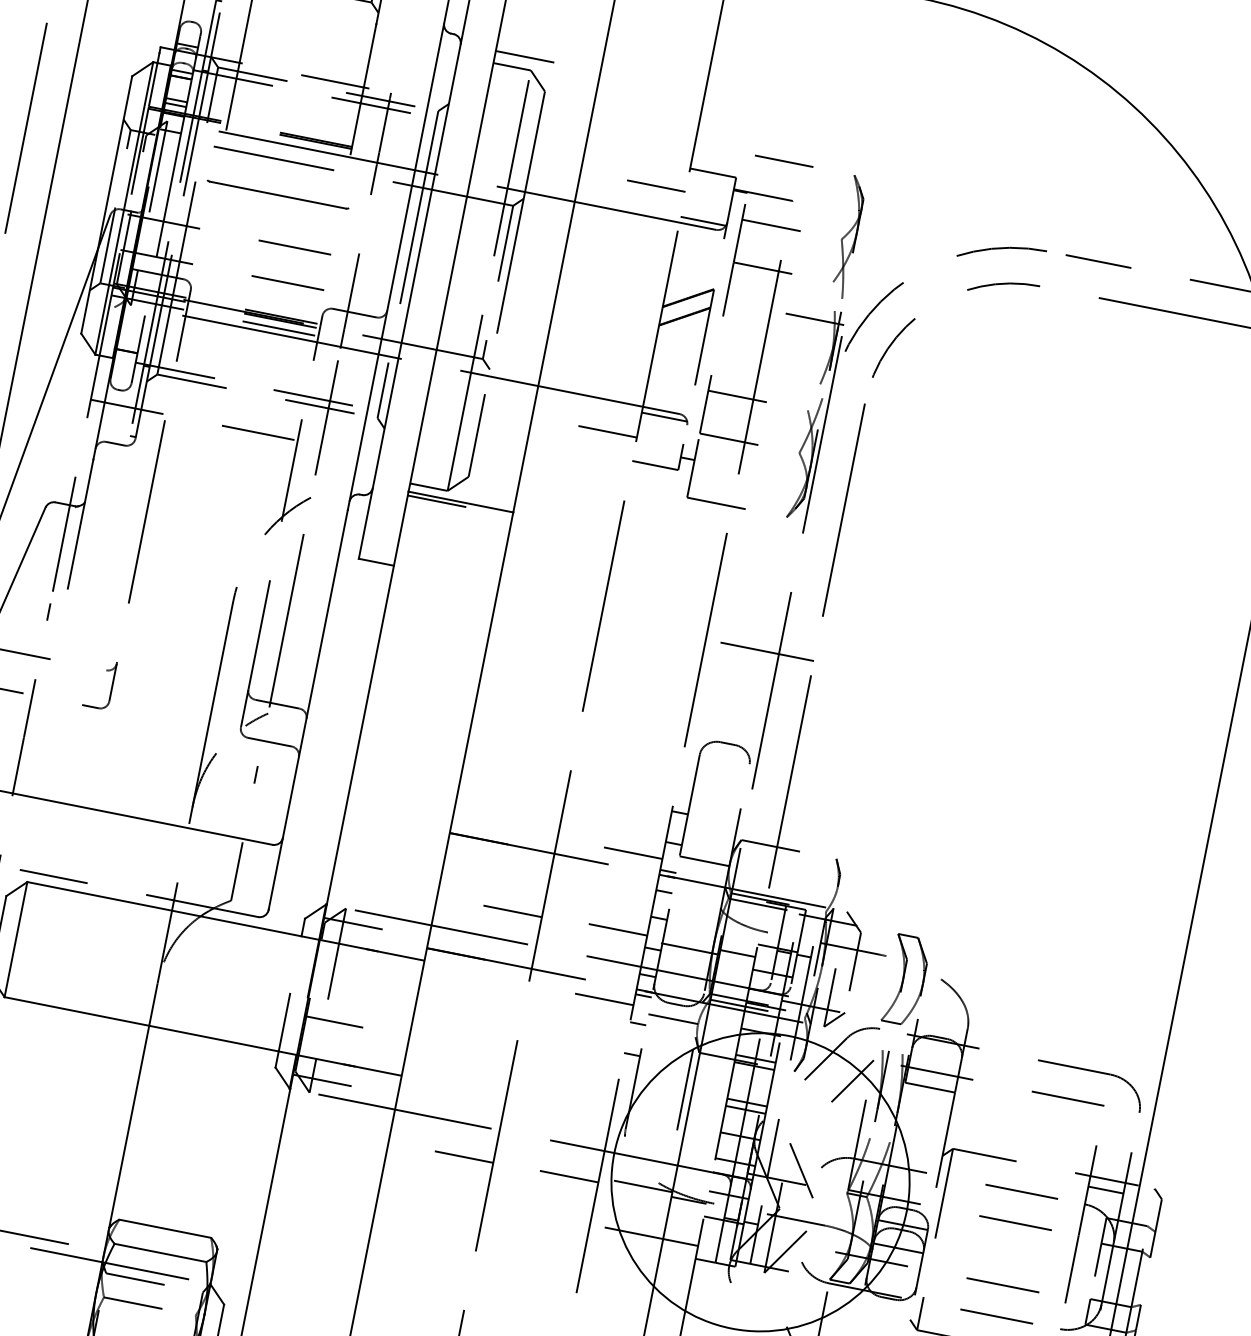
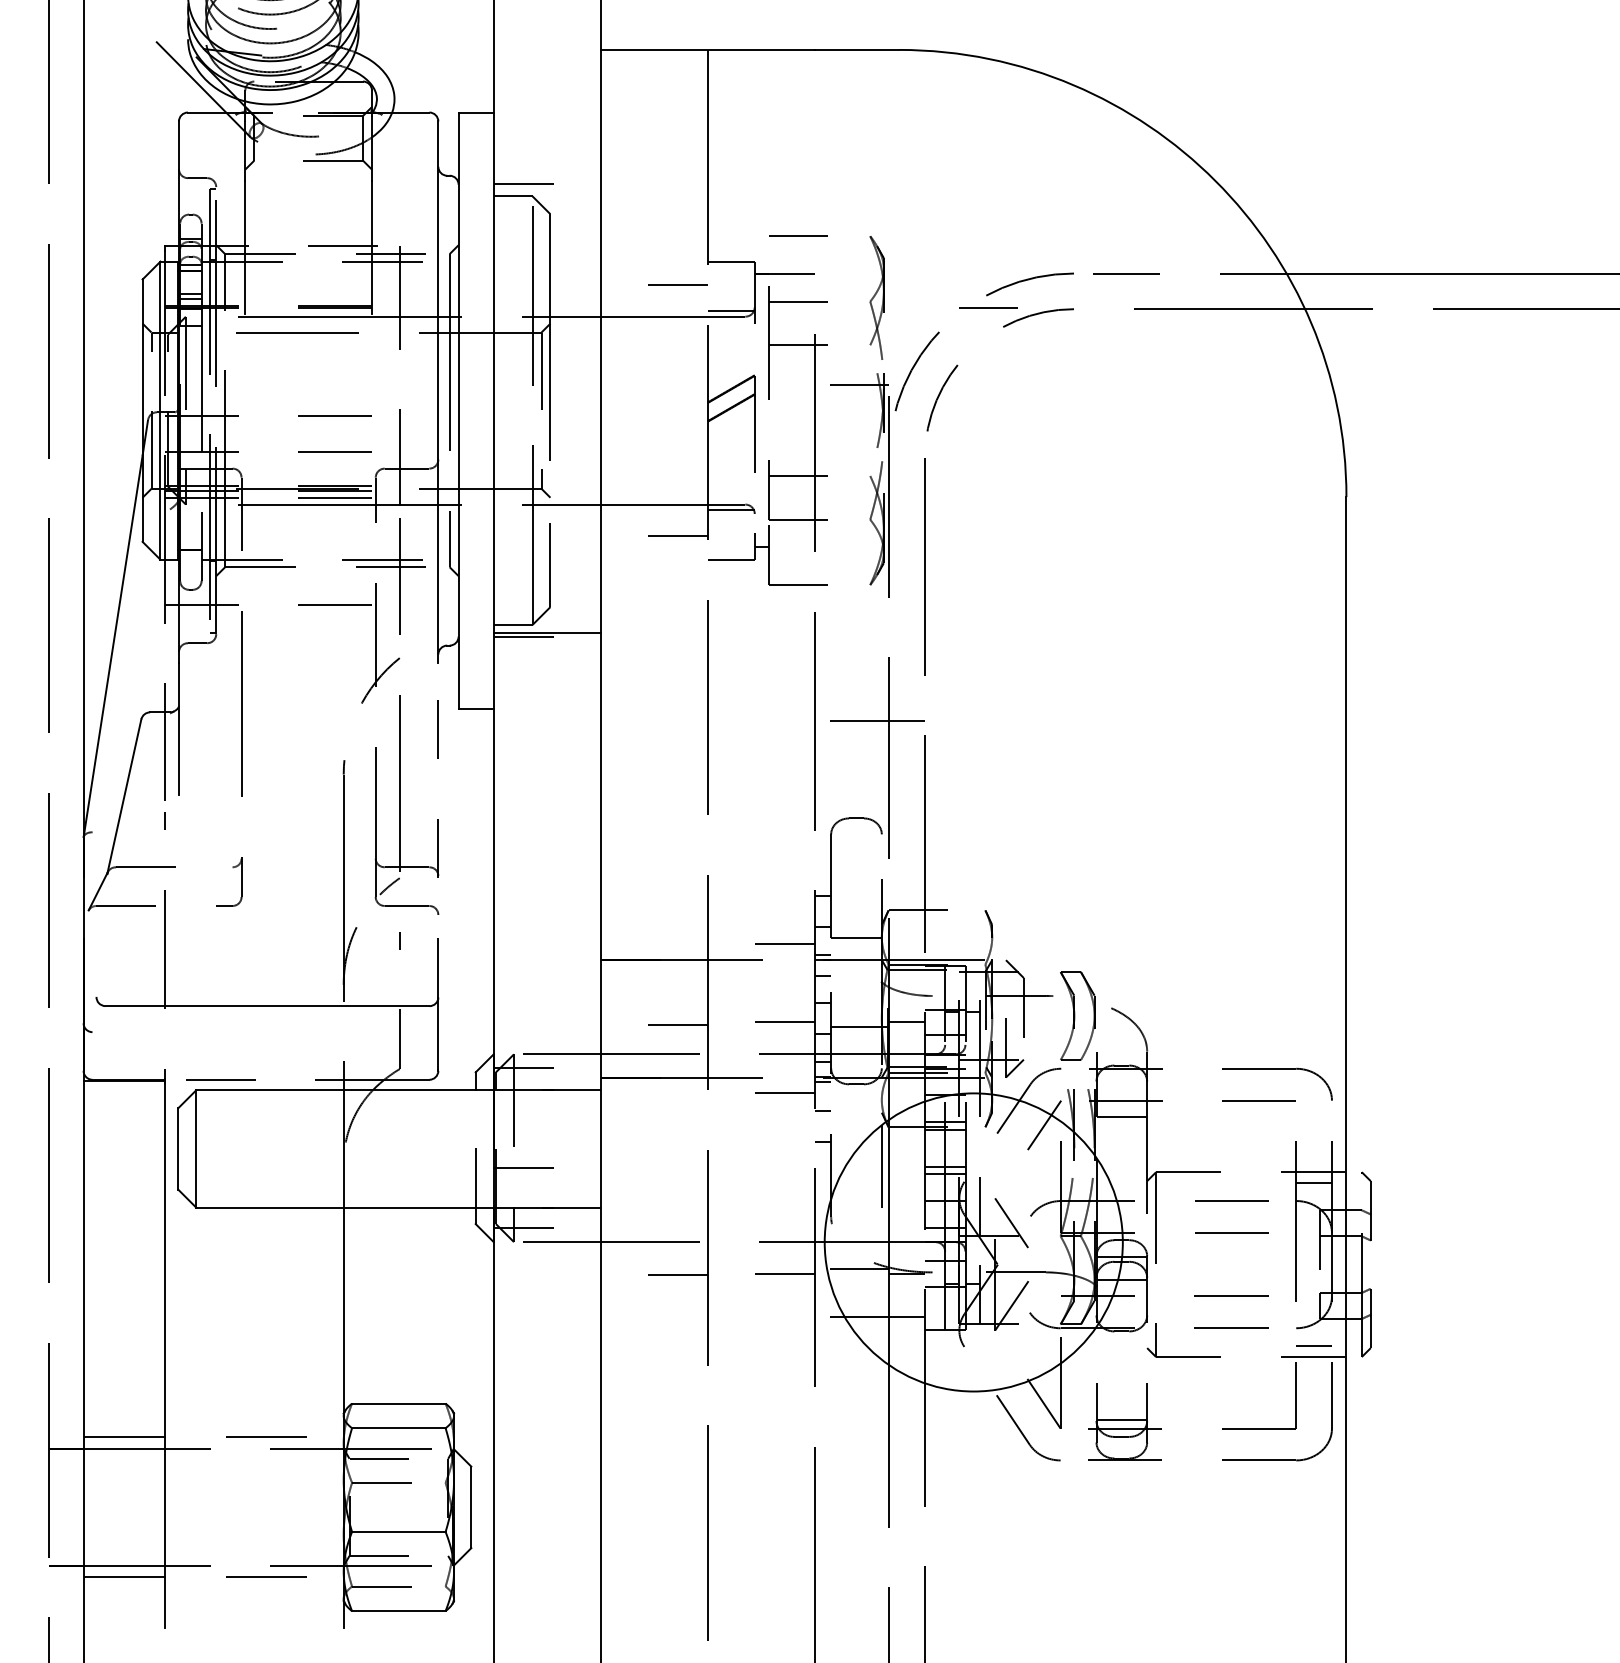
line: (277, 194) -> (308, 367), removed
line: (956, 268) -> (988, 307), added
line: (315, 673) -> (438, 829), solid -> dashed
line: (673, 1019) -> (856, 1099), removed

